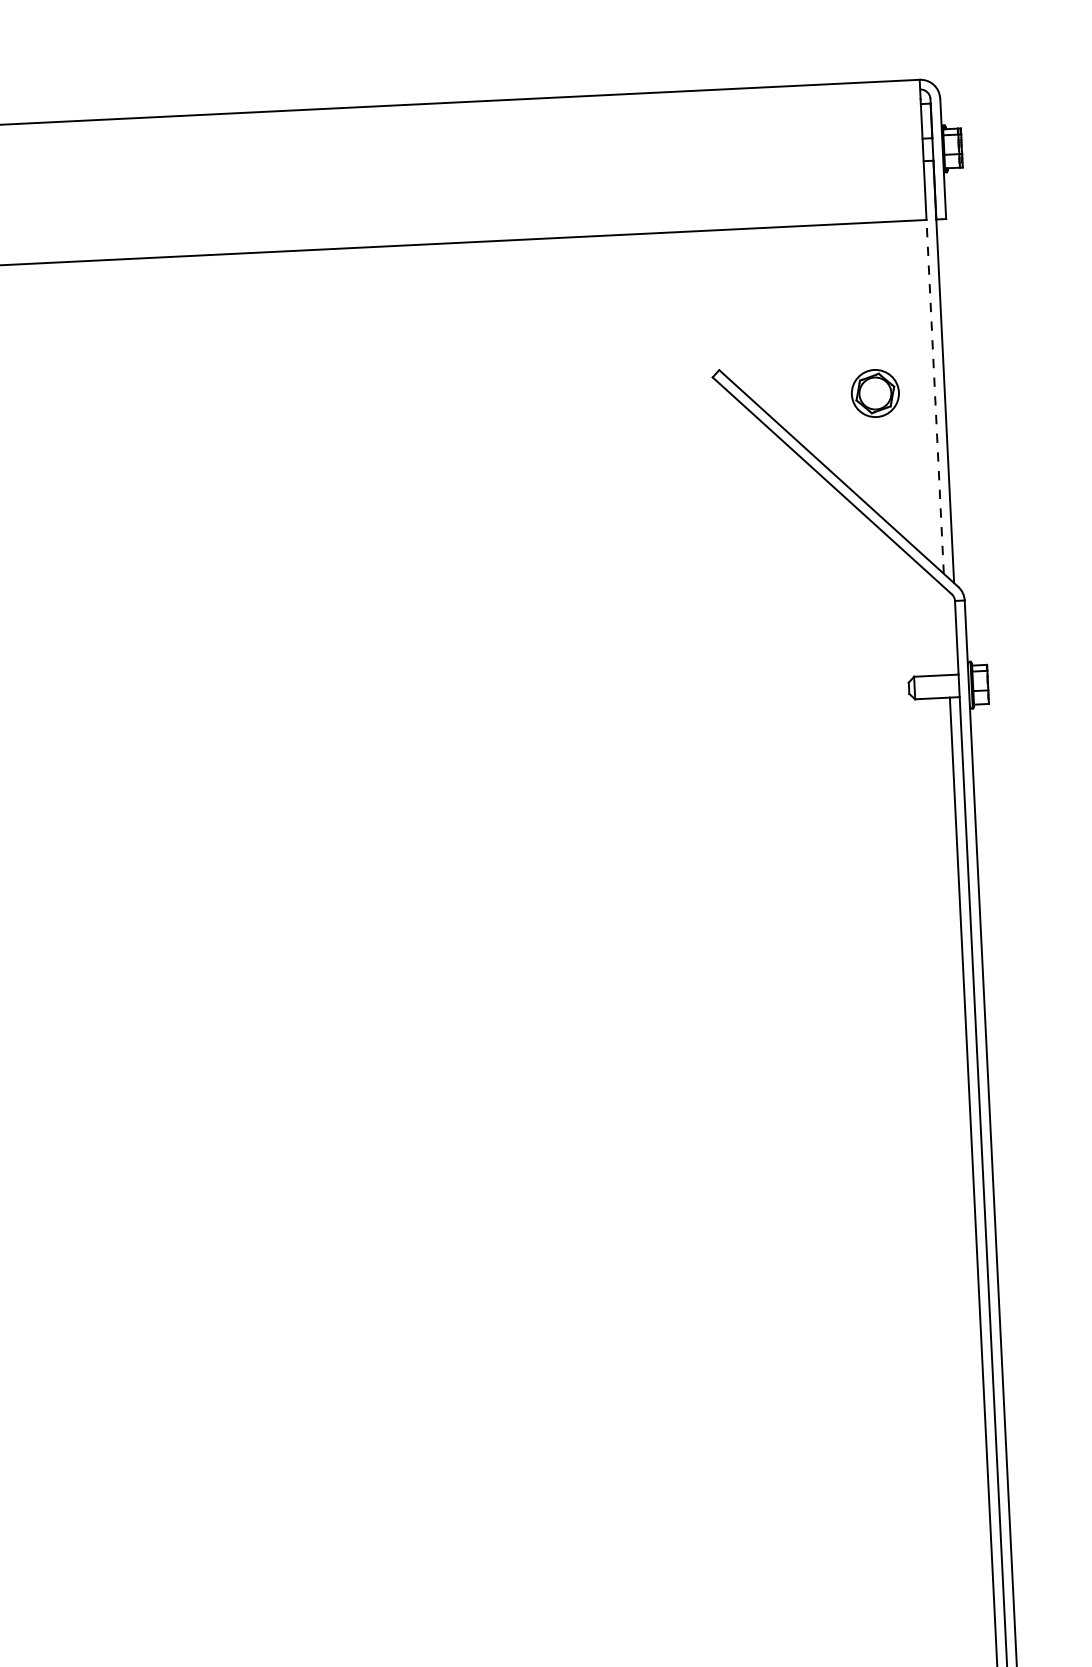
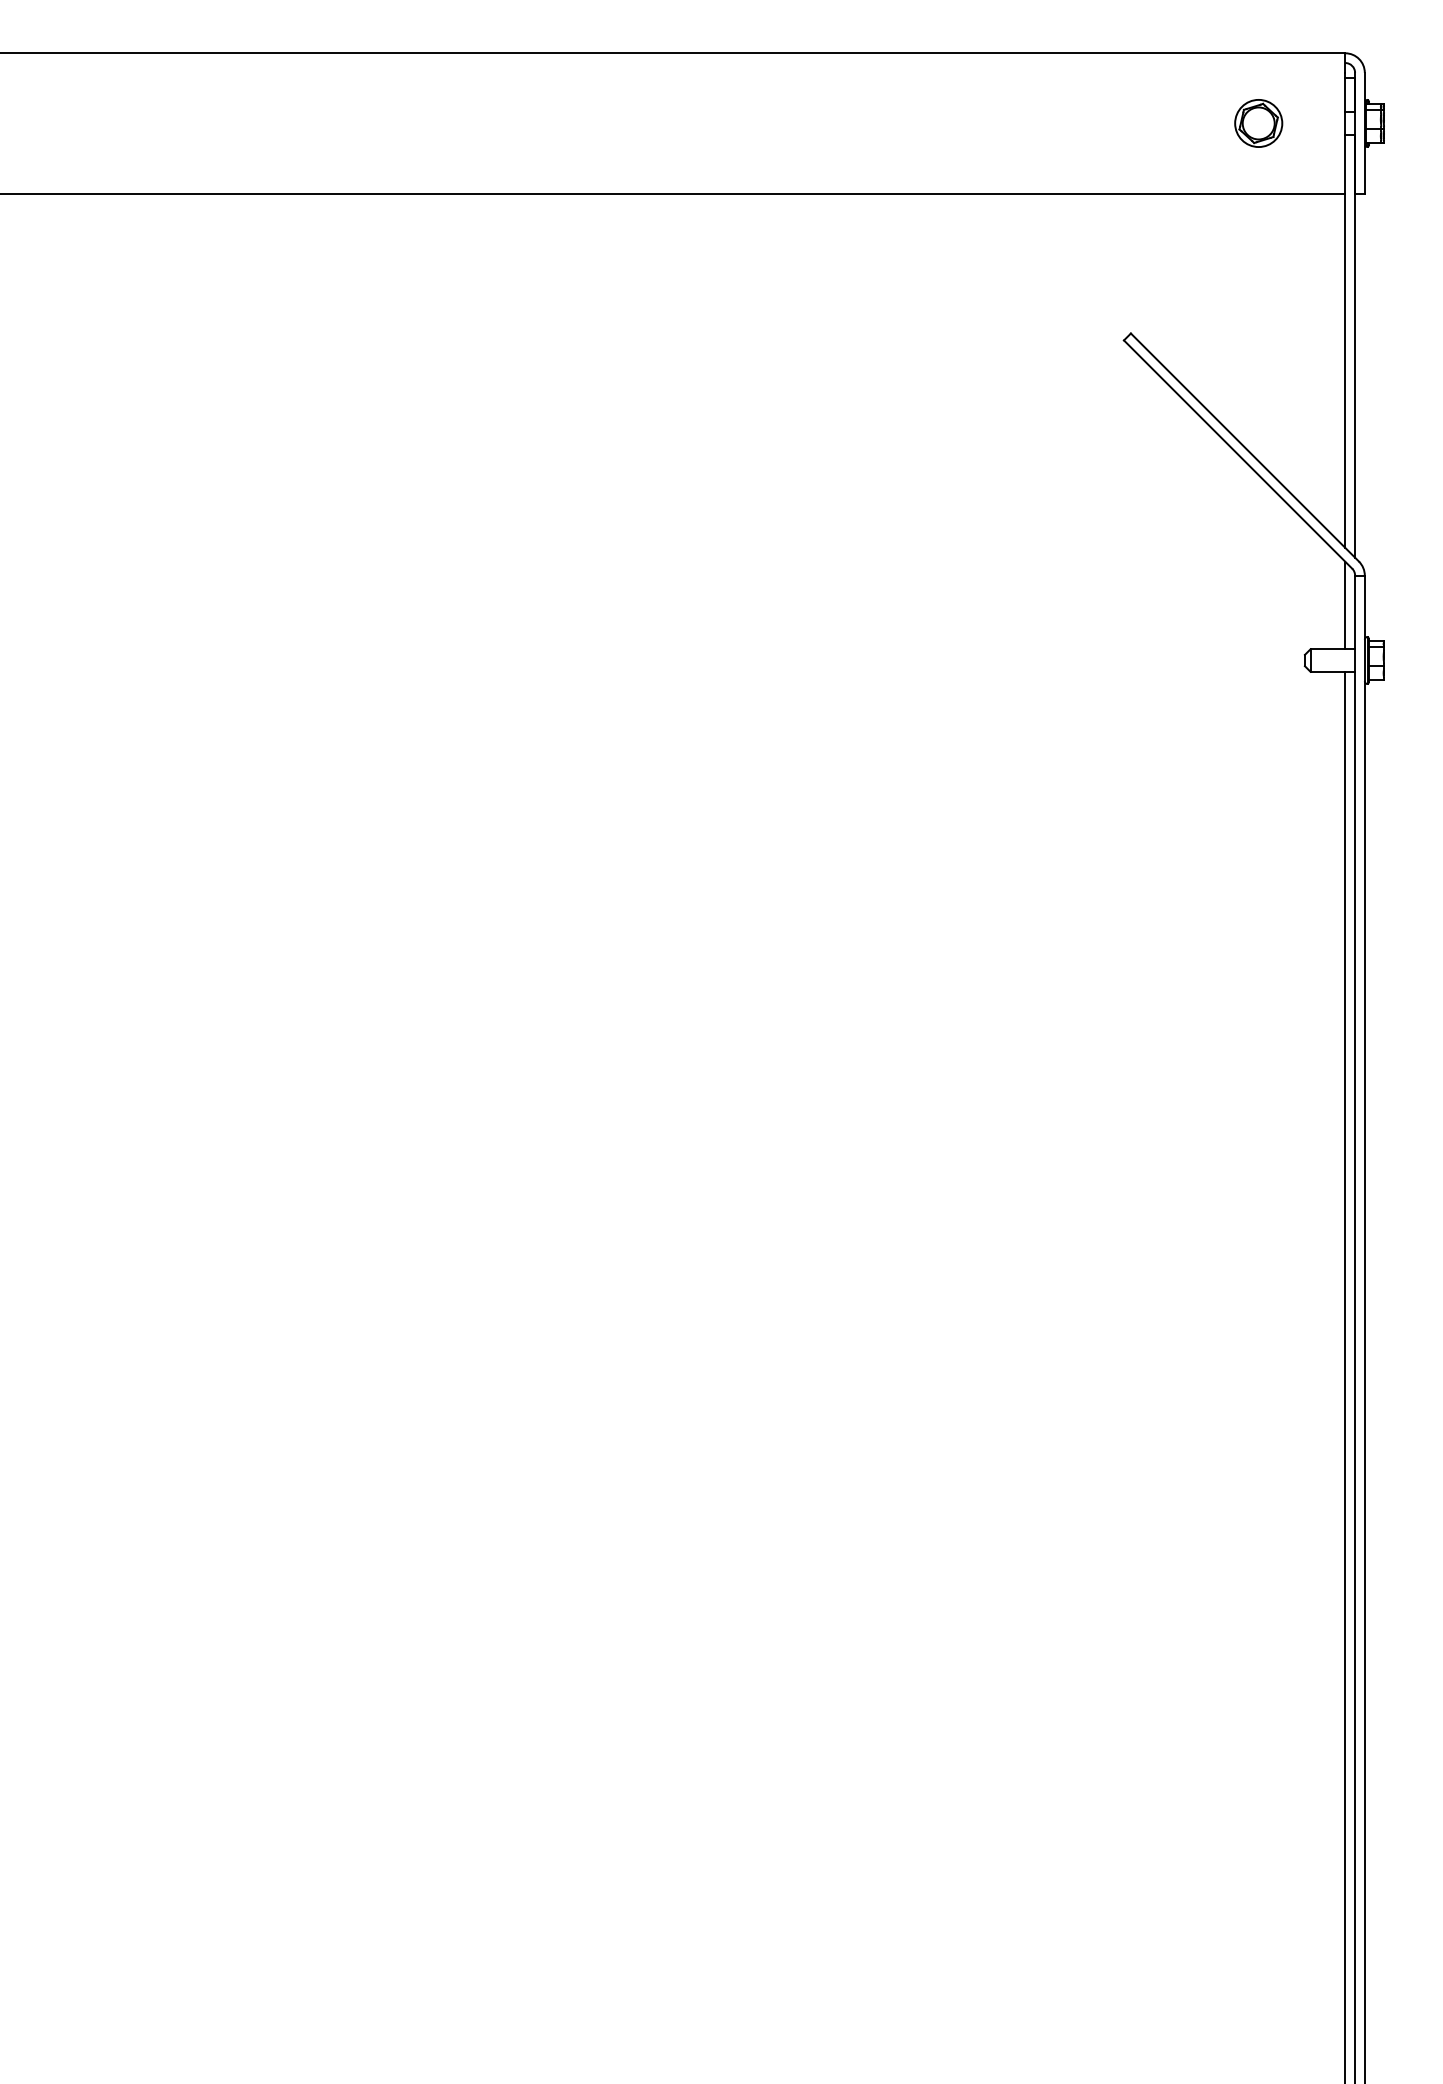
part: (875, 393) -> (1258, 123), moved
line: (935, 396) -> (1345, 370), dashed -> solid
line: (946, 631) -> (1345, 605), added

